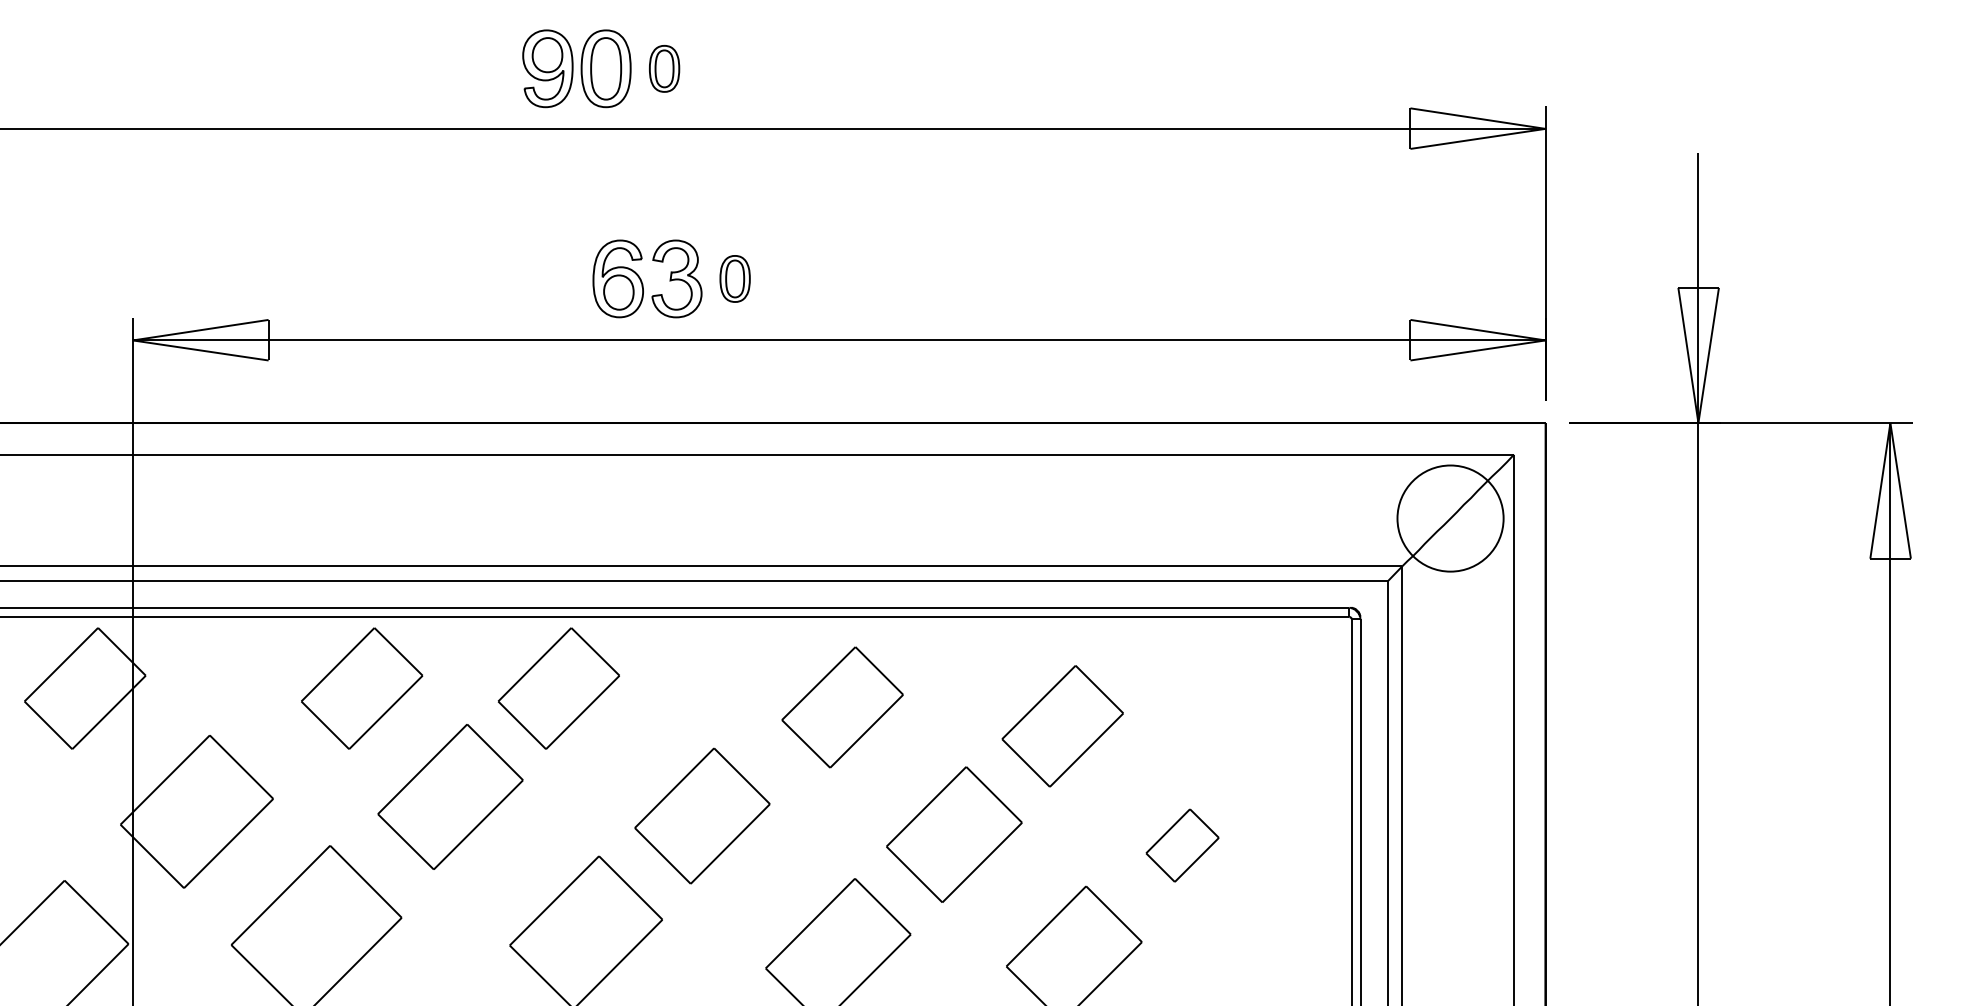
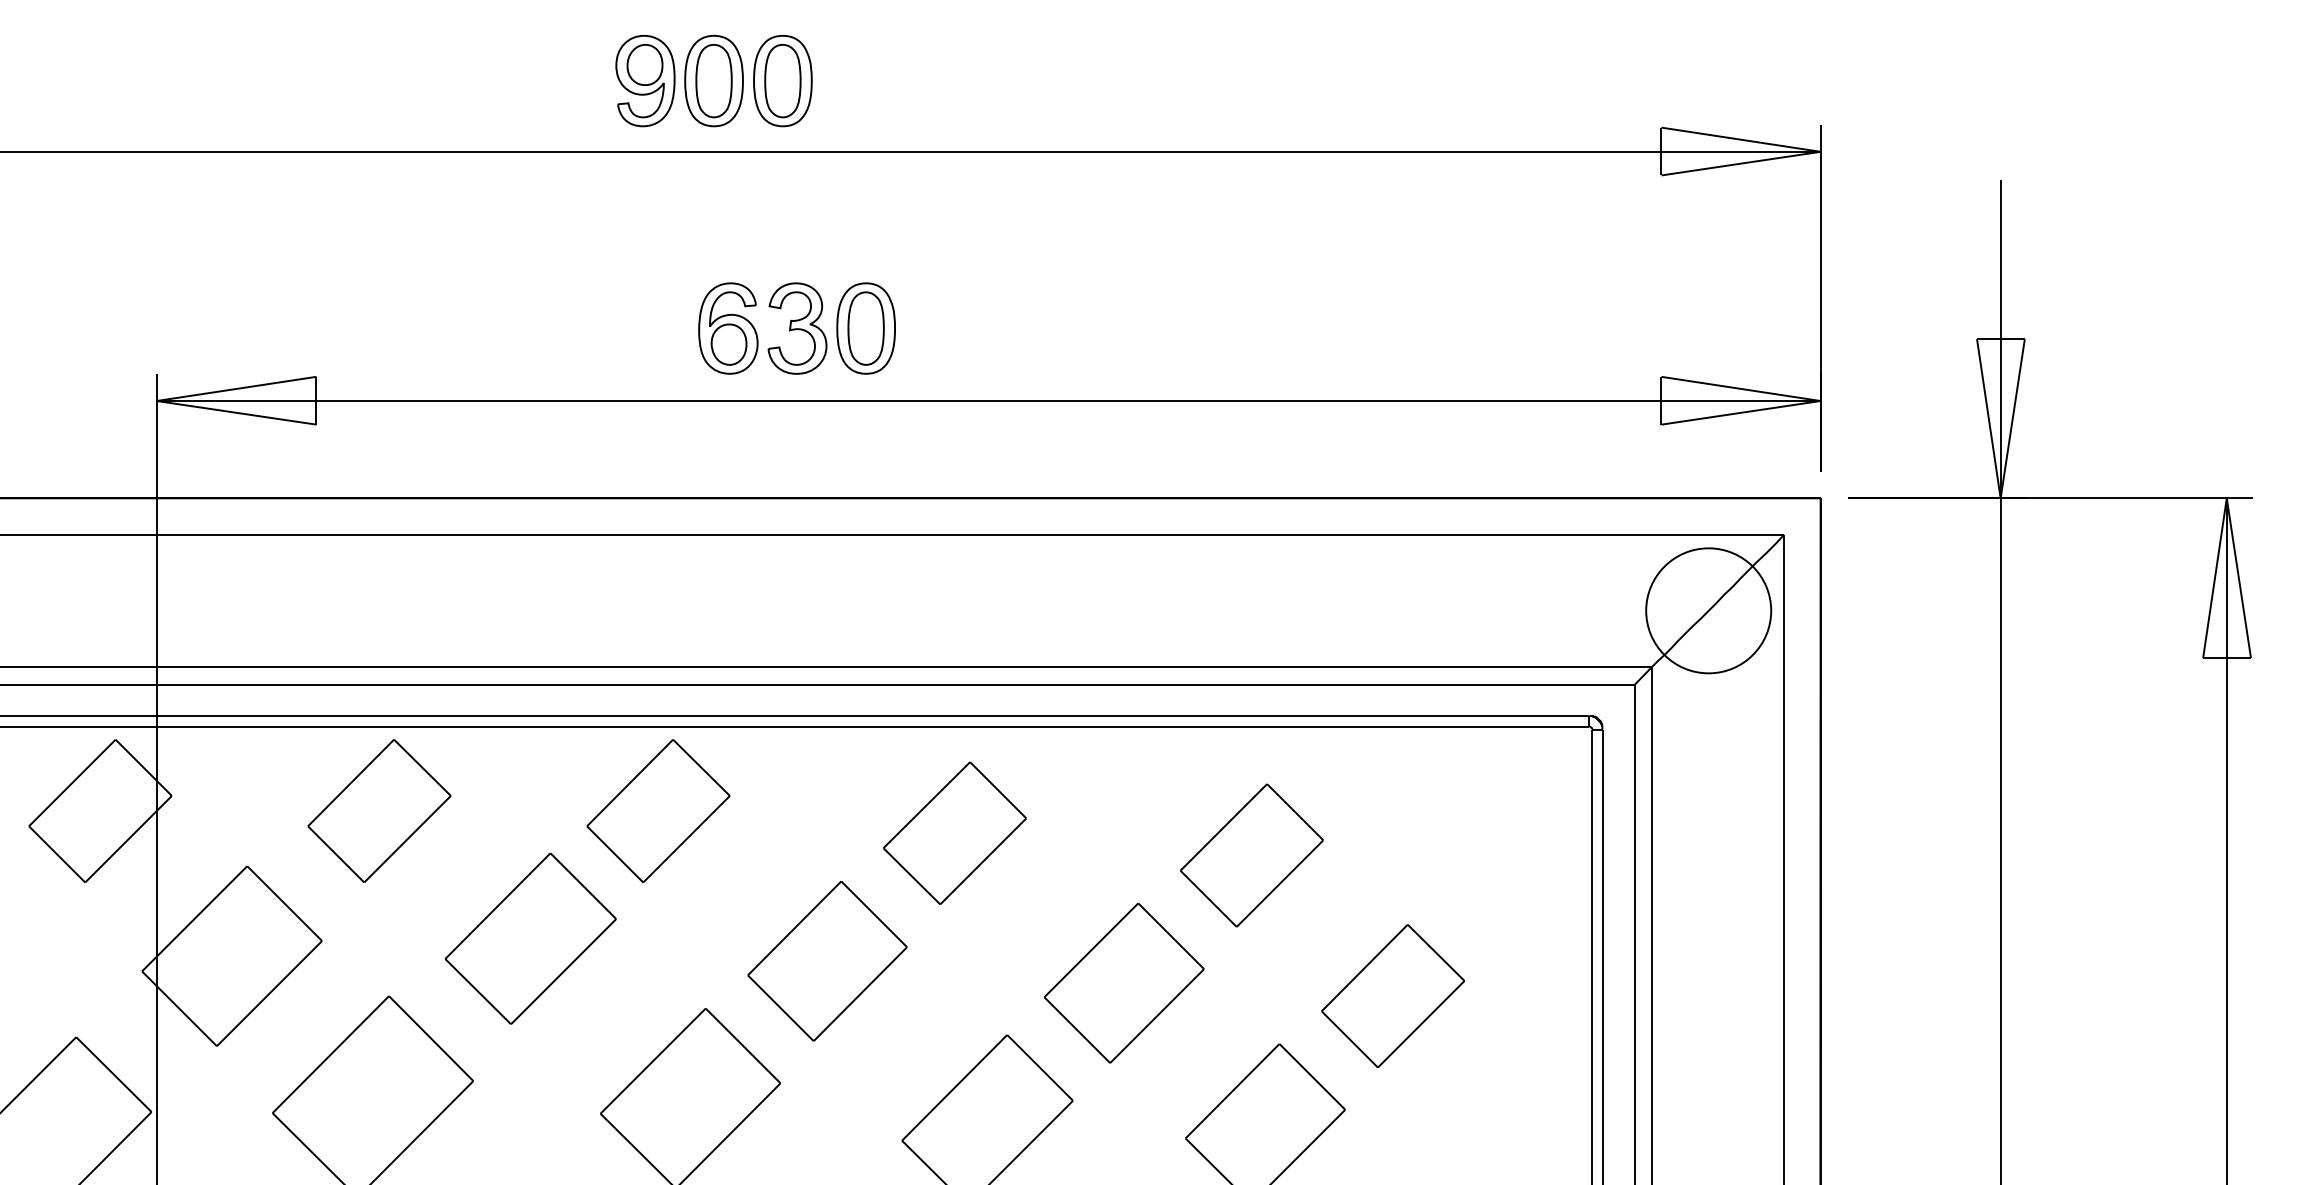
part: (664, 68) -> (782, 80), size x1.67
part: (734, 278) -> (865, 328), size x1.67
part: (362, 688) -> (379, 811), moved
part: (842, 707) -> (954, 833), moved
part: (1182, 845) -> (1392, 995), size x1.67

